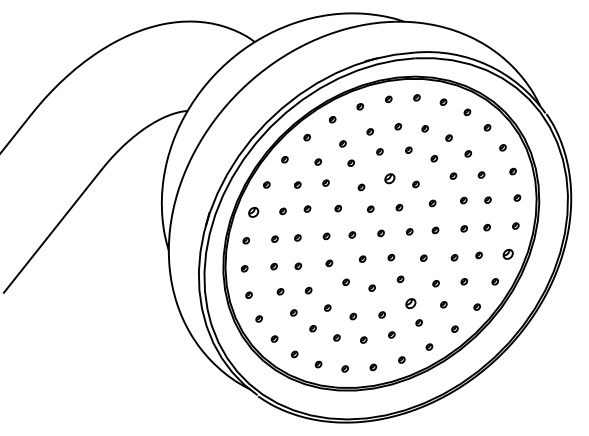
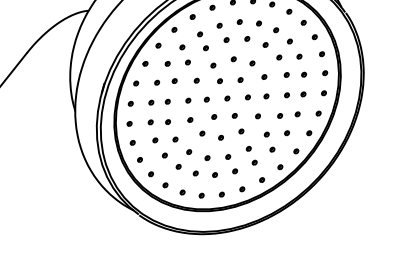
part: (389, 178) -> (233, 59), size x0.62
part: (253, 212) -> (135, 83), size x0.62
part: (508, 254) -> (318, 113), size x0.62
part: (410, 303) -> (248, 148), size x0.62

